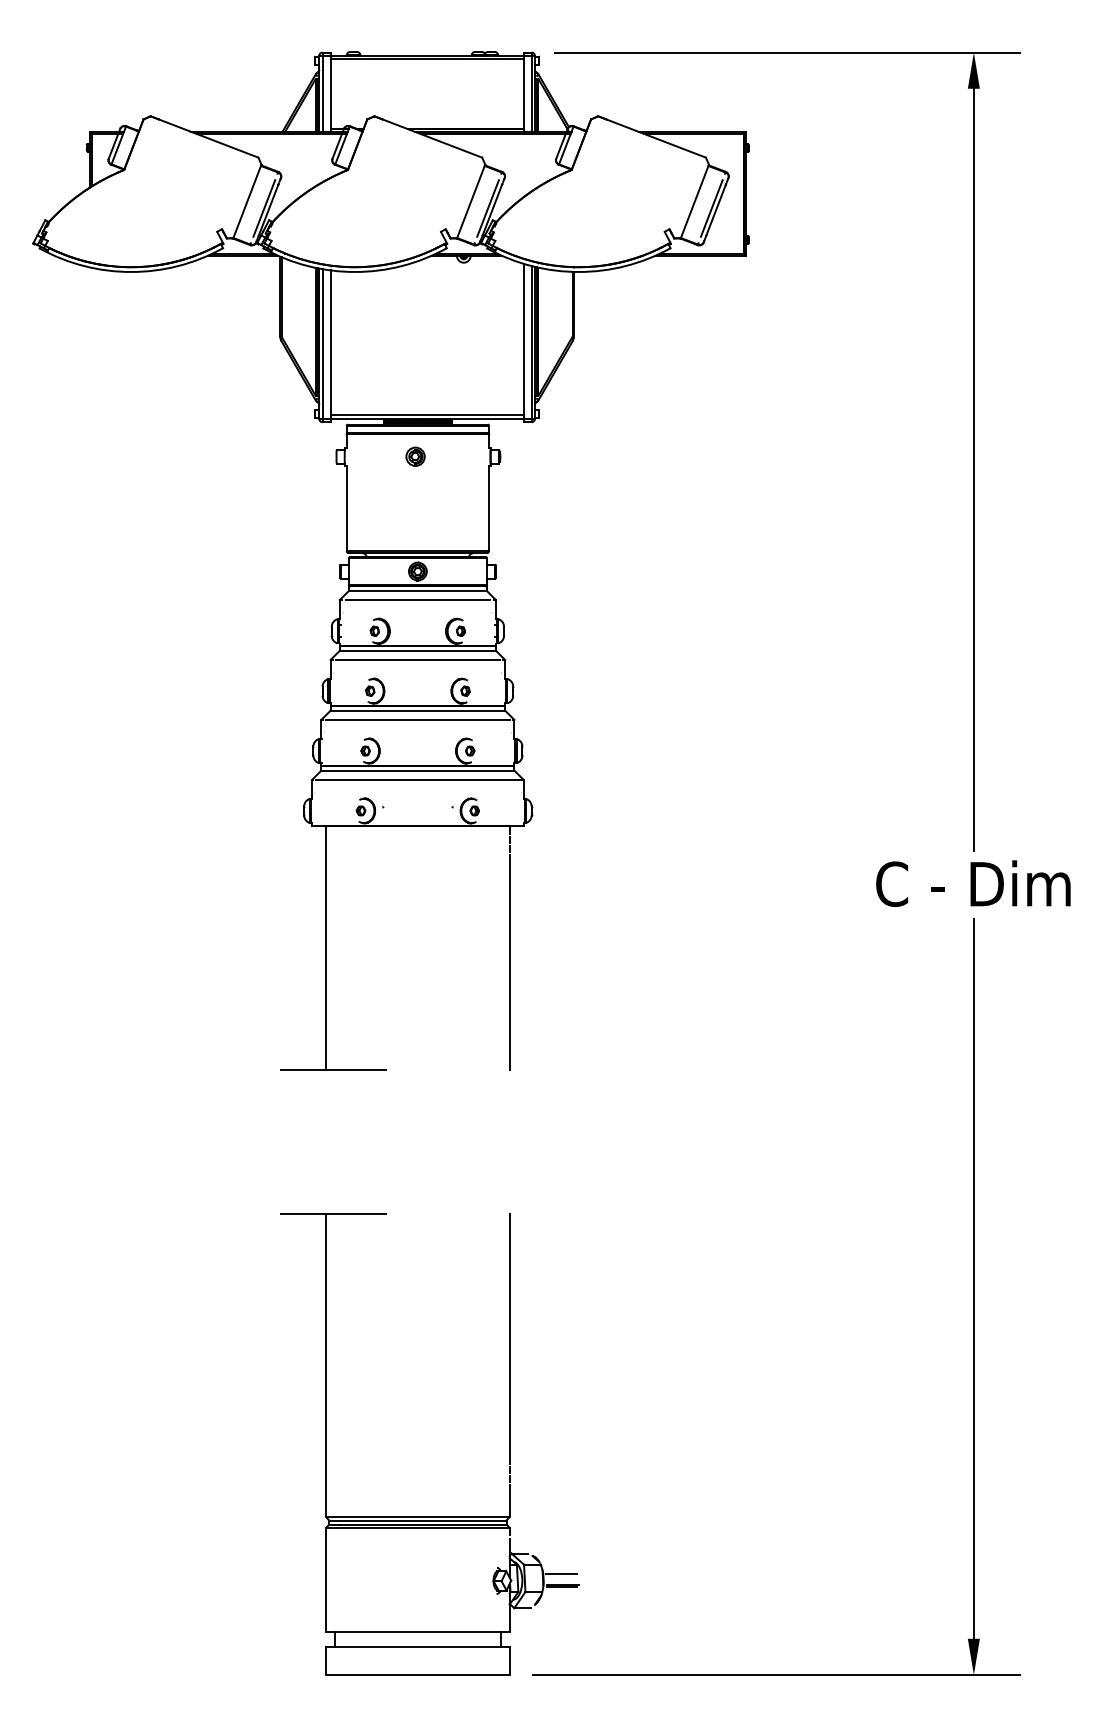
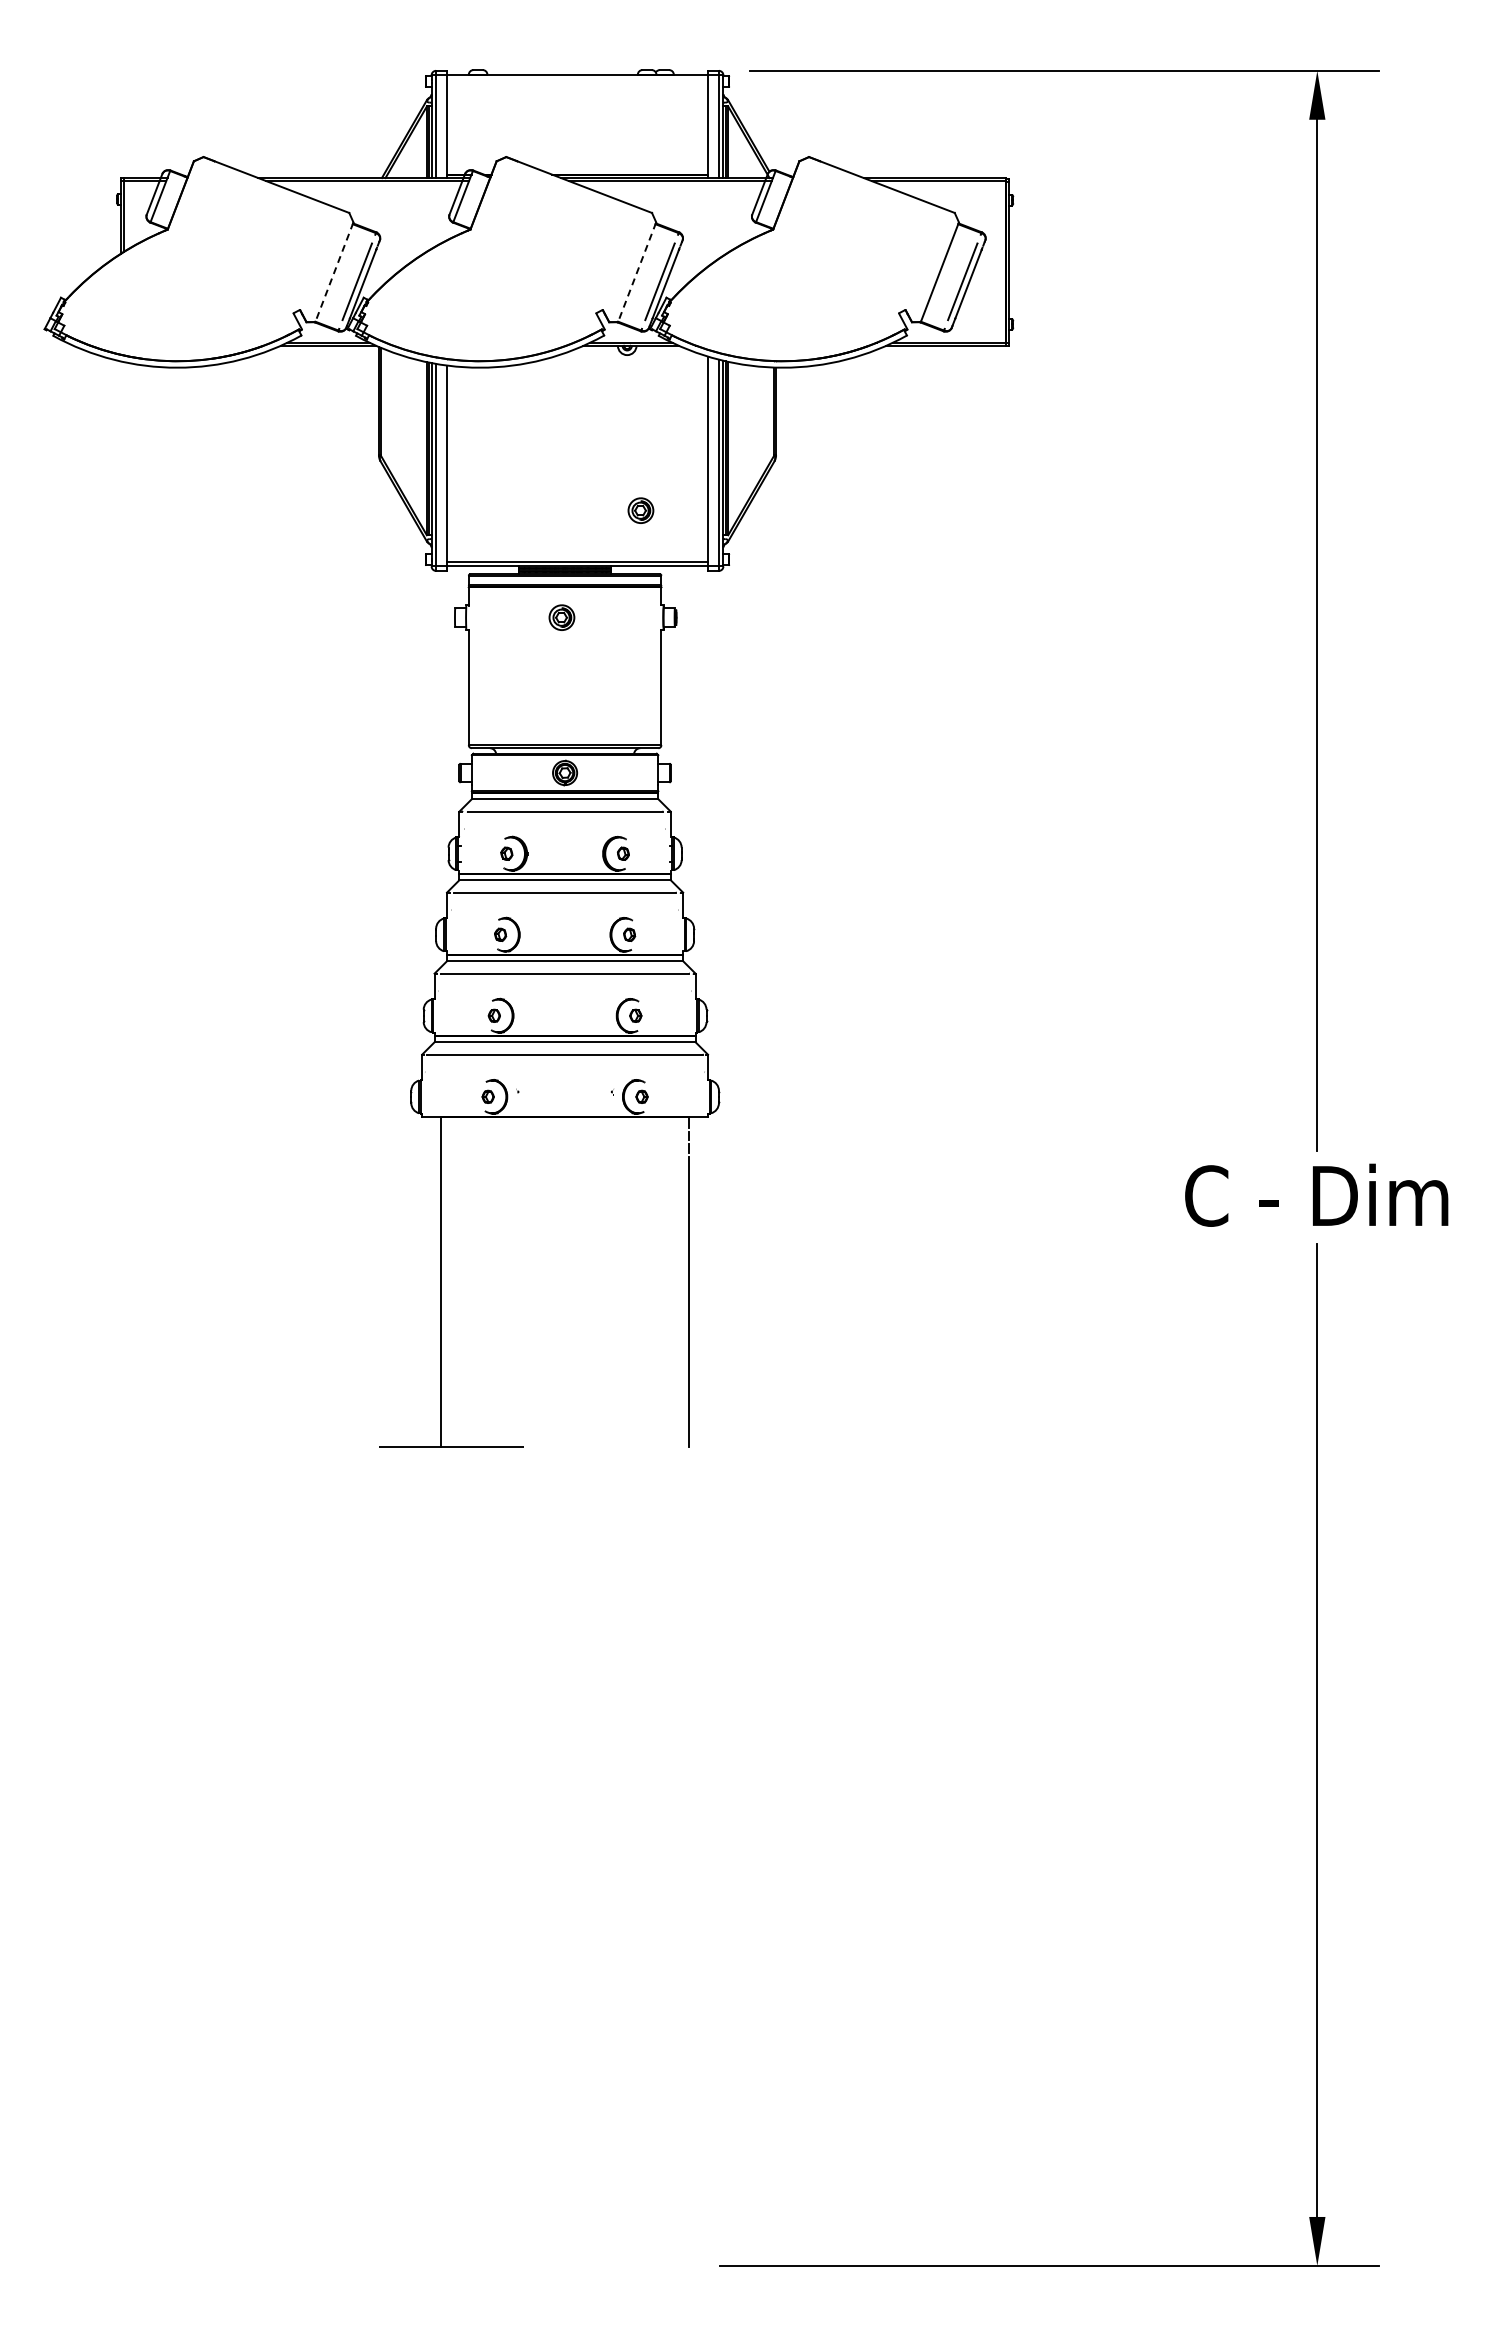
line: (427, 59) -> (577, 80), removed
line: (247, 201) -> (334, 272), solid -> dashed
line: (470, 201) -> (636, 272), solid -> dashed
part: (473, 377) -> (640, 510), added
part: (430, 1516) -> (581, 2051), removed

